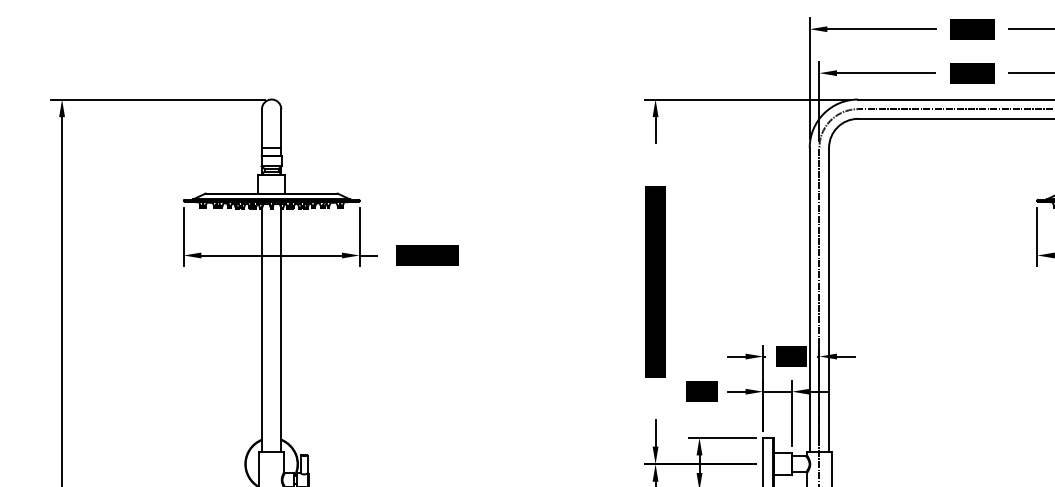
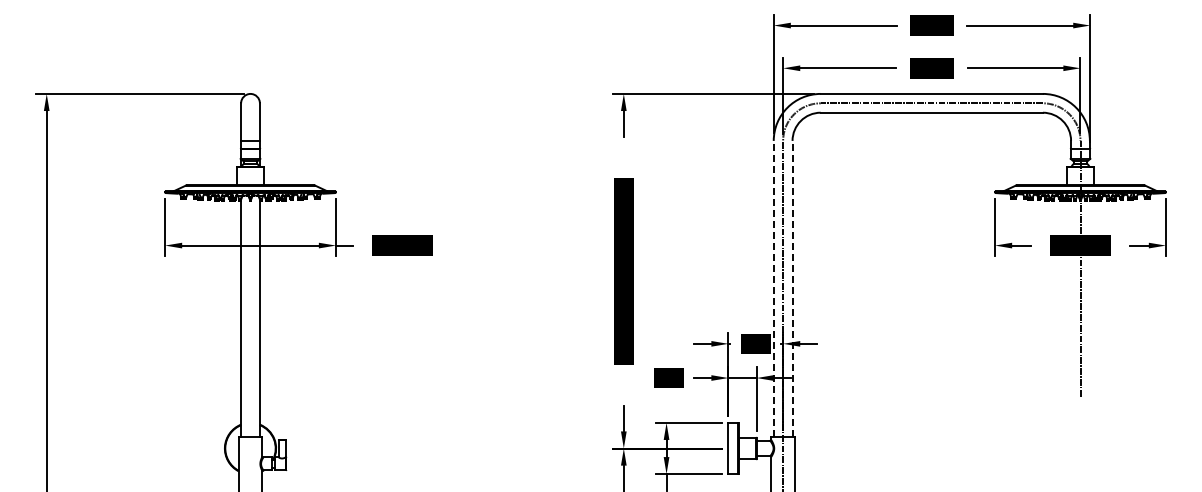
line: (809, 299) -> (773, 288), solid -> dashed
line: (829, 299) -> (792, 288), solid -> dashed

